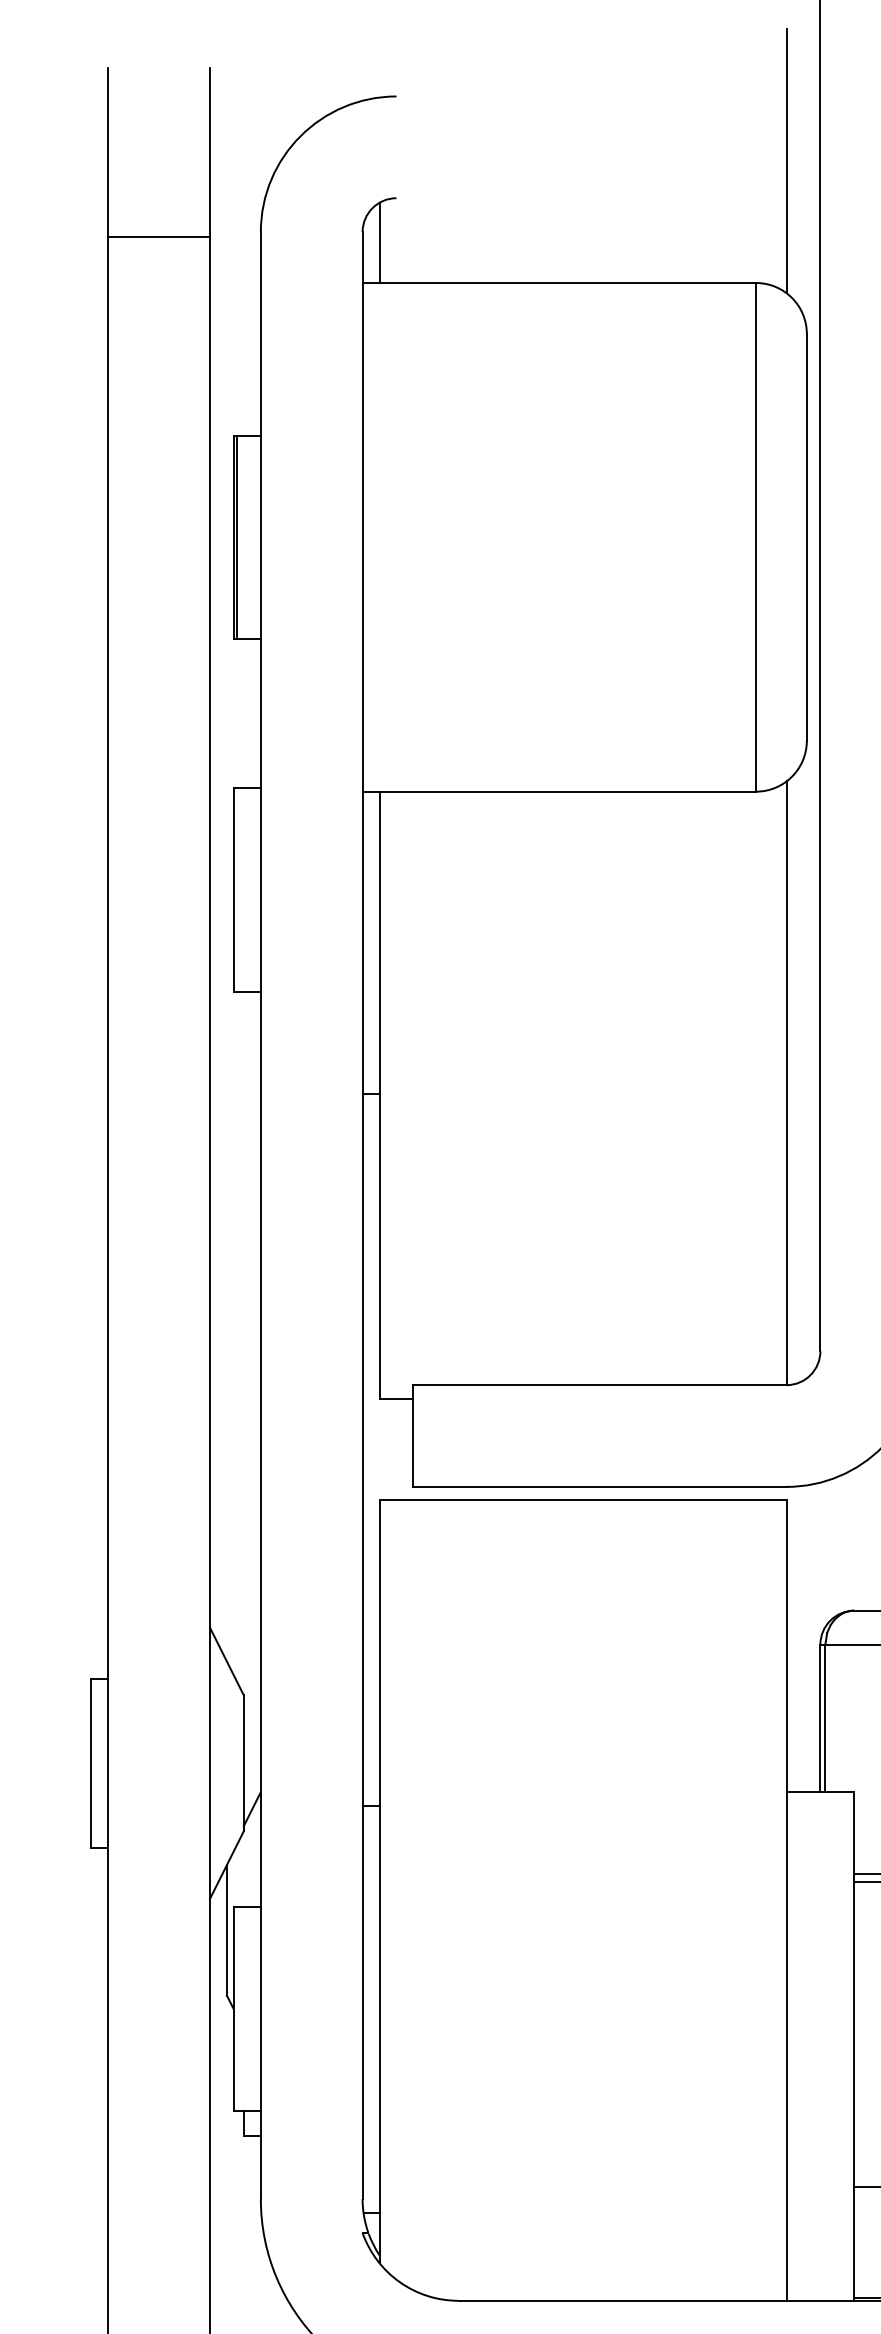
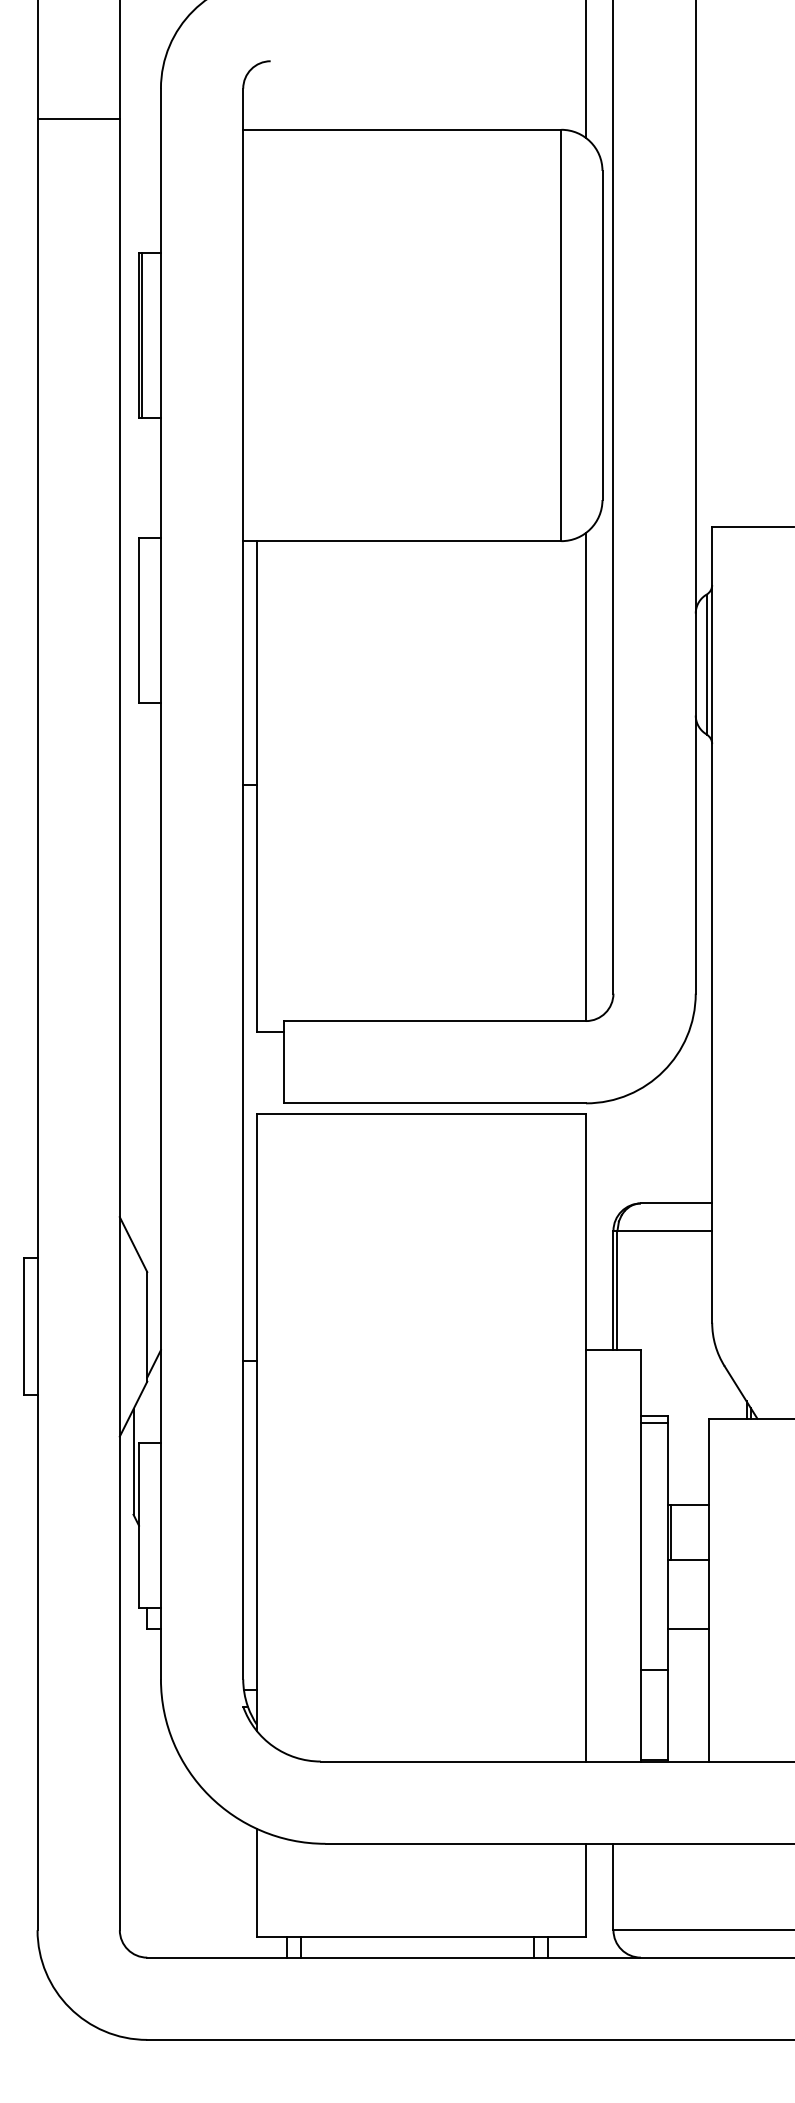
line: (158, 236) -> (78, 118), moved
line: (378, 241) -> (256, 96), removed

